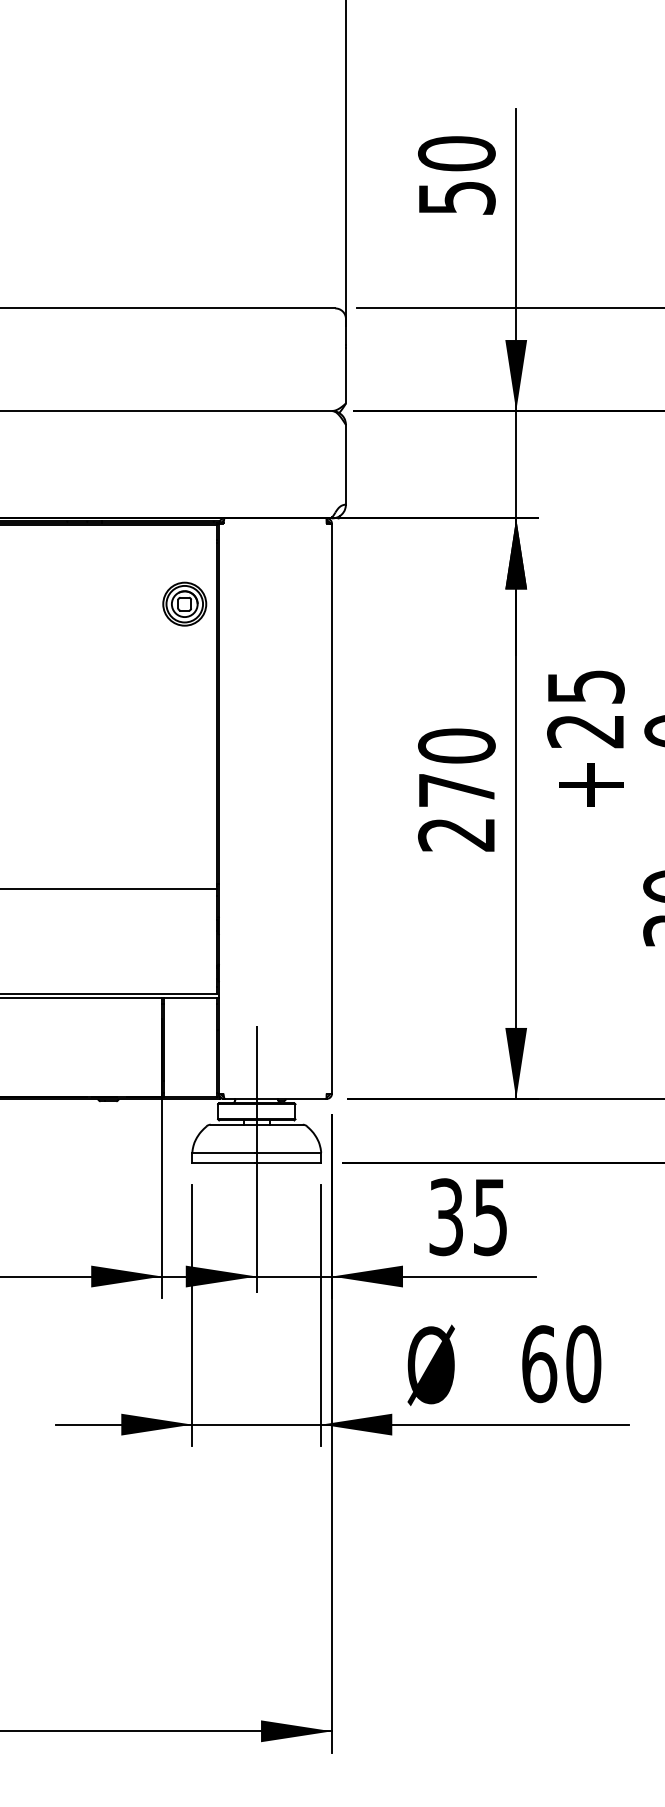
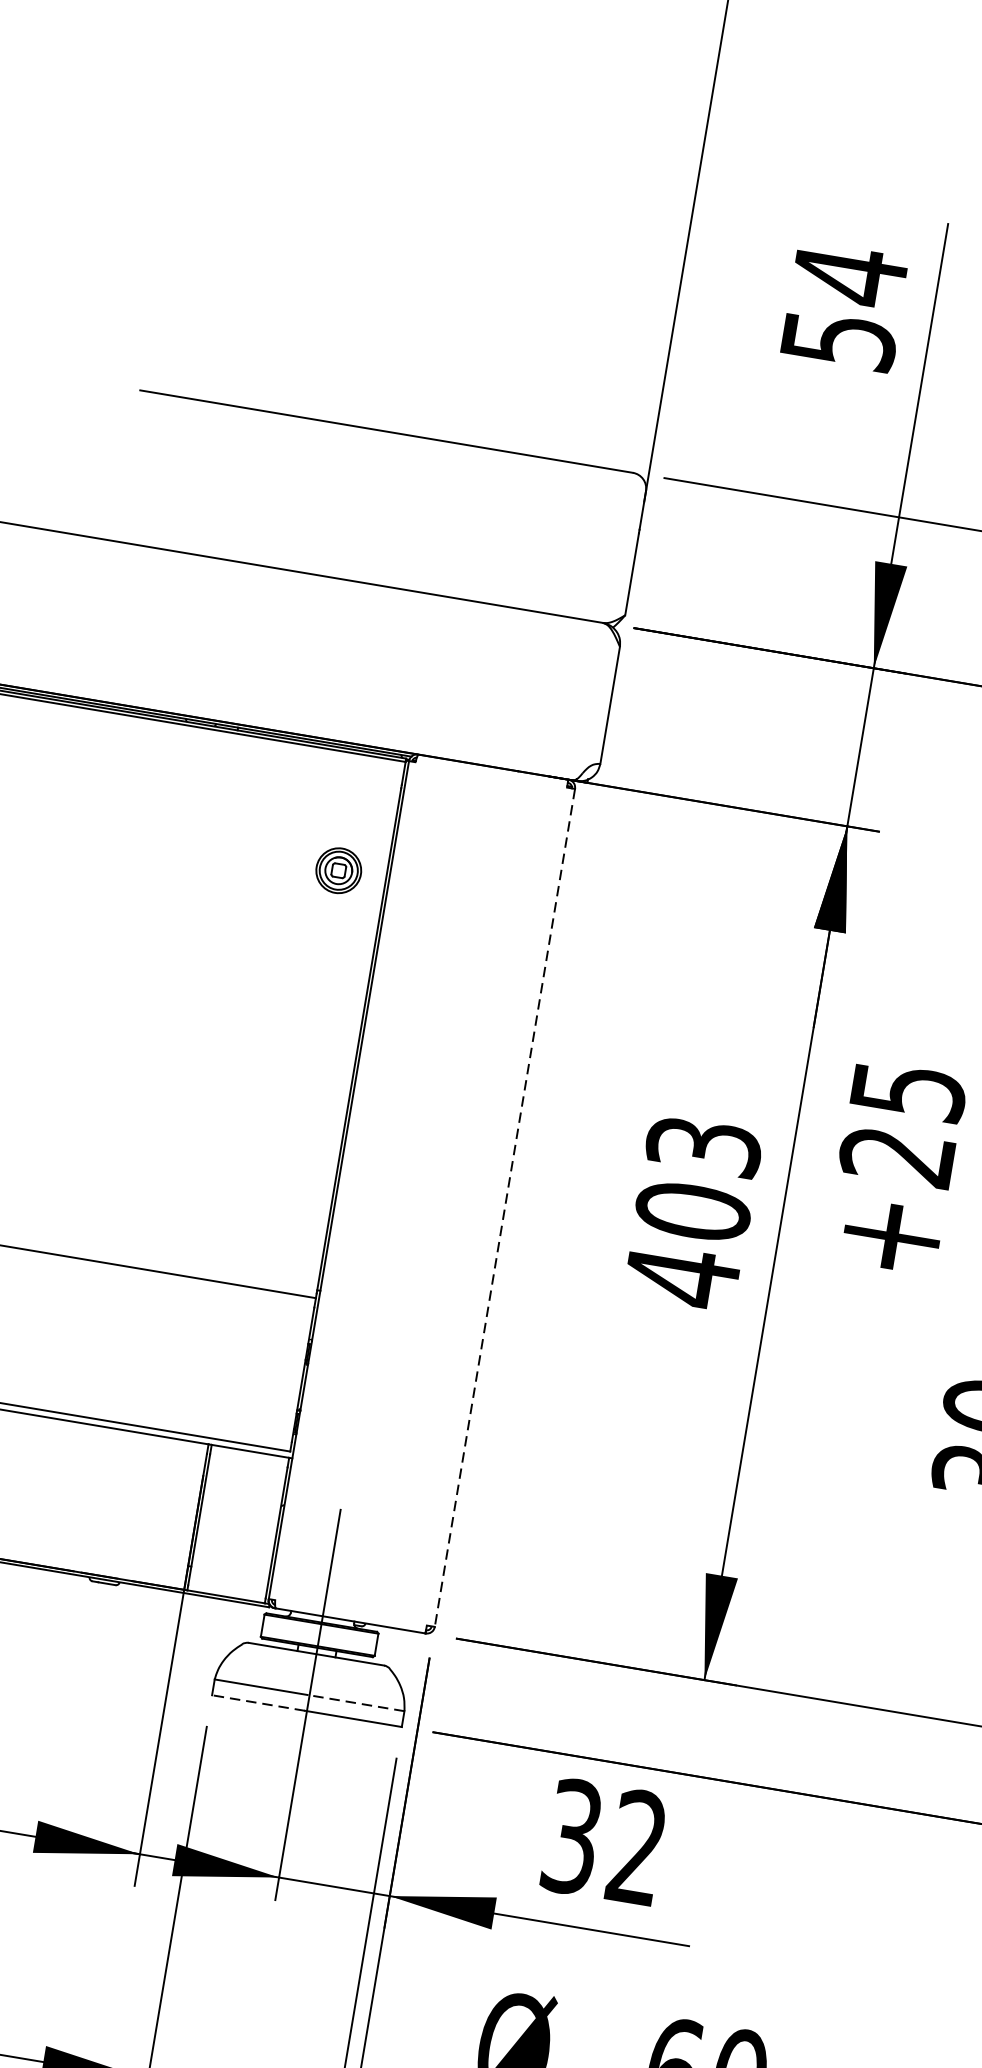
text: (456, 153) -> (849, 274), 50 -> 54
part: (184, 603) -> (338, 869), size x0.7
text: (456, 790) -> (692, 1211), 270 -> 403
line: (332, 808) -> (505, 1207), solid -> dashed
line: (288, 1152) -> (356, 1702), solid -> dashed
line: (223, 1163) -> (257, 1703), solid -> dashed
text: (489, 1217) -> (635, 1847), 35 -> 32

